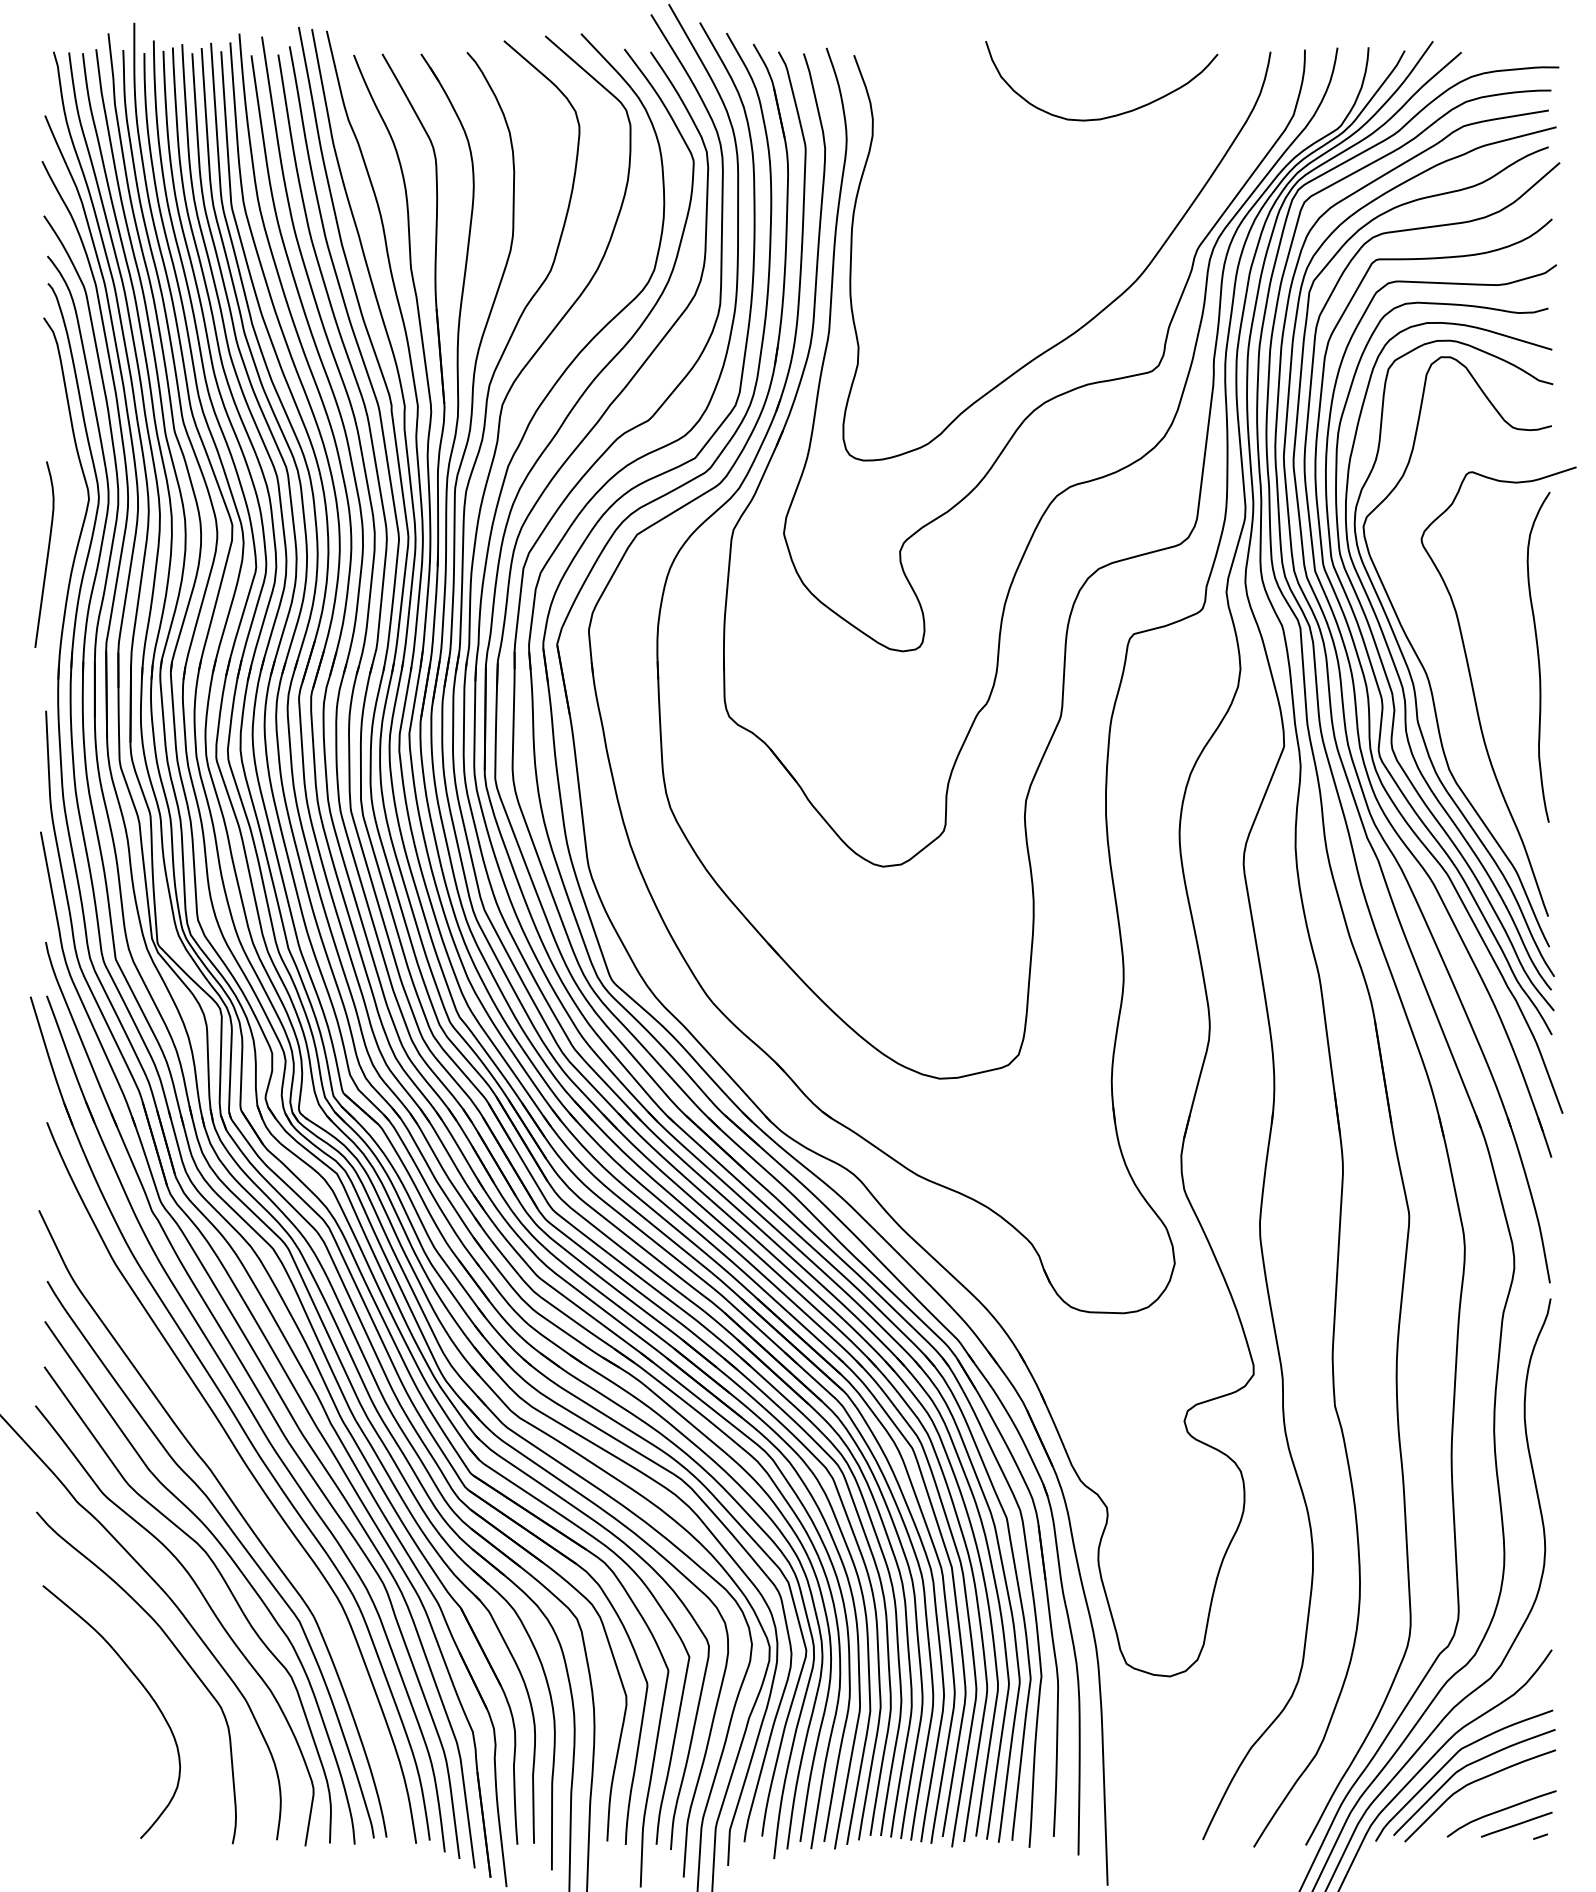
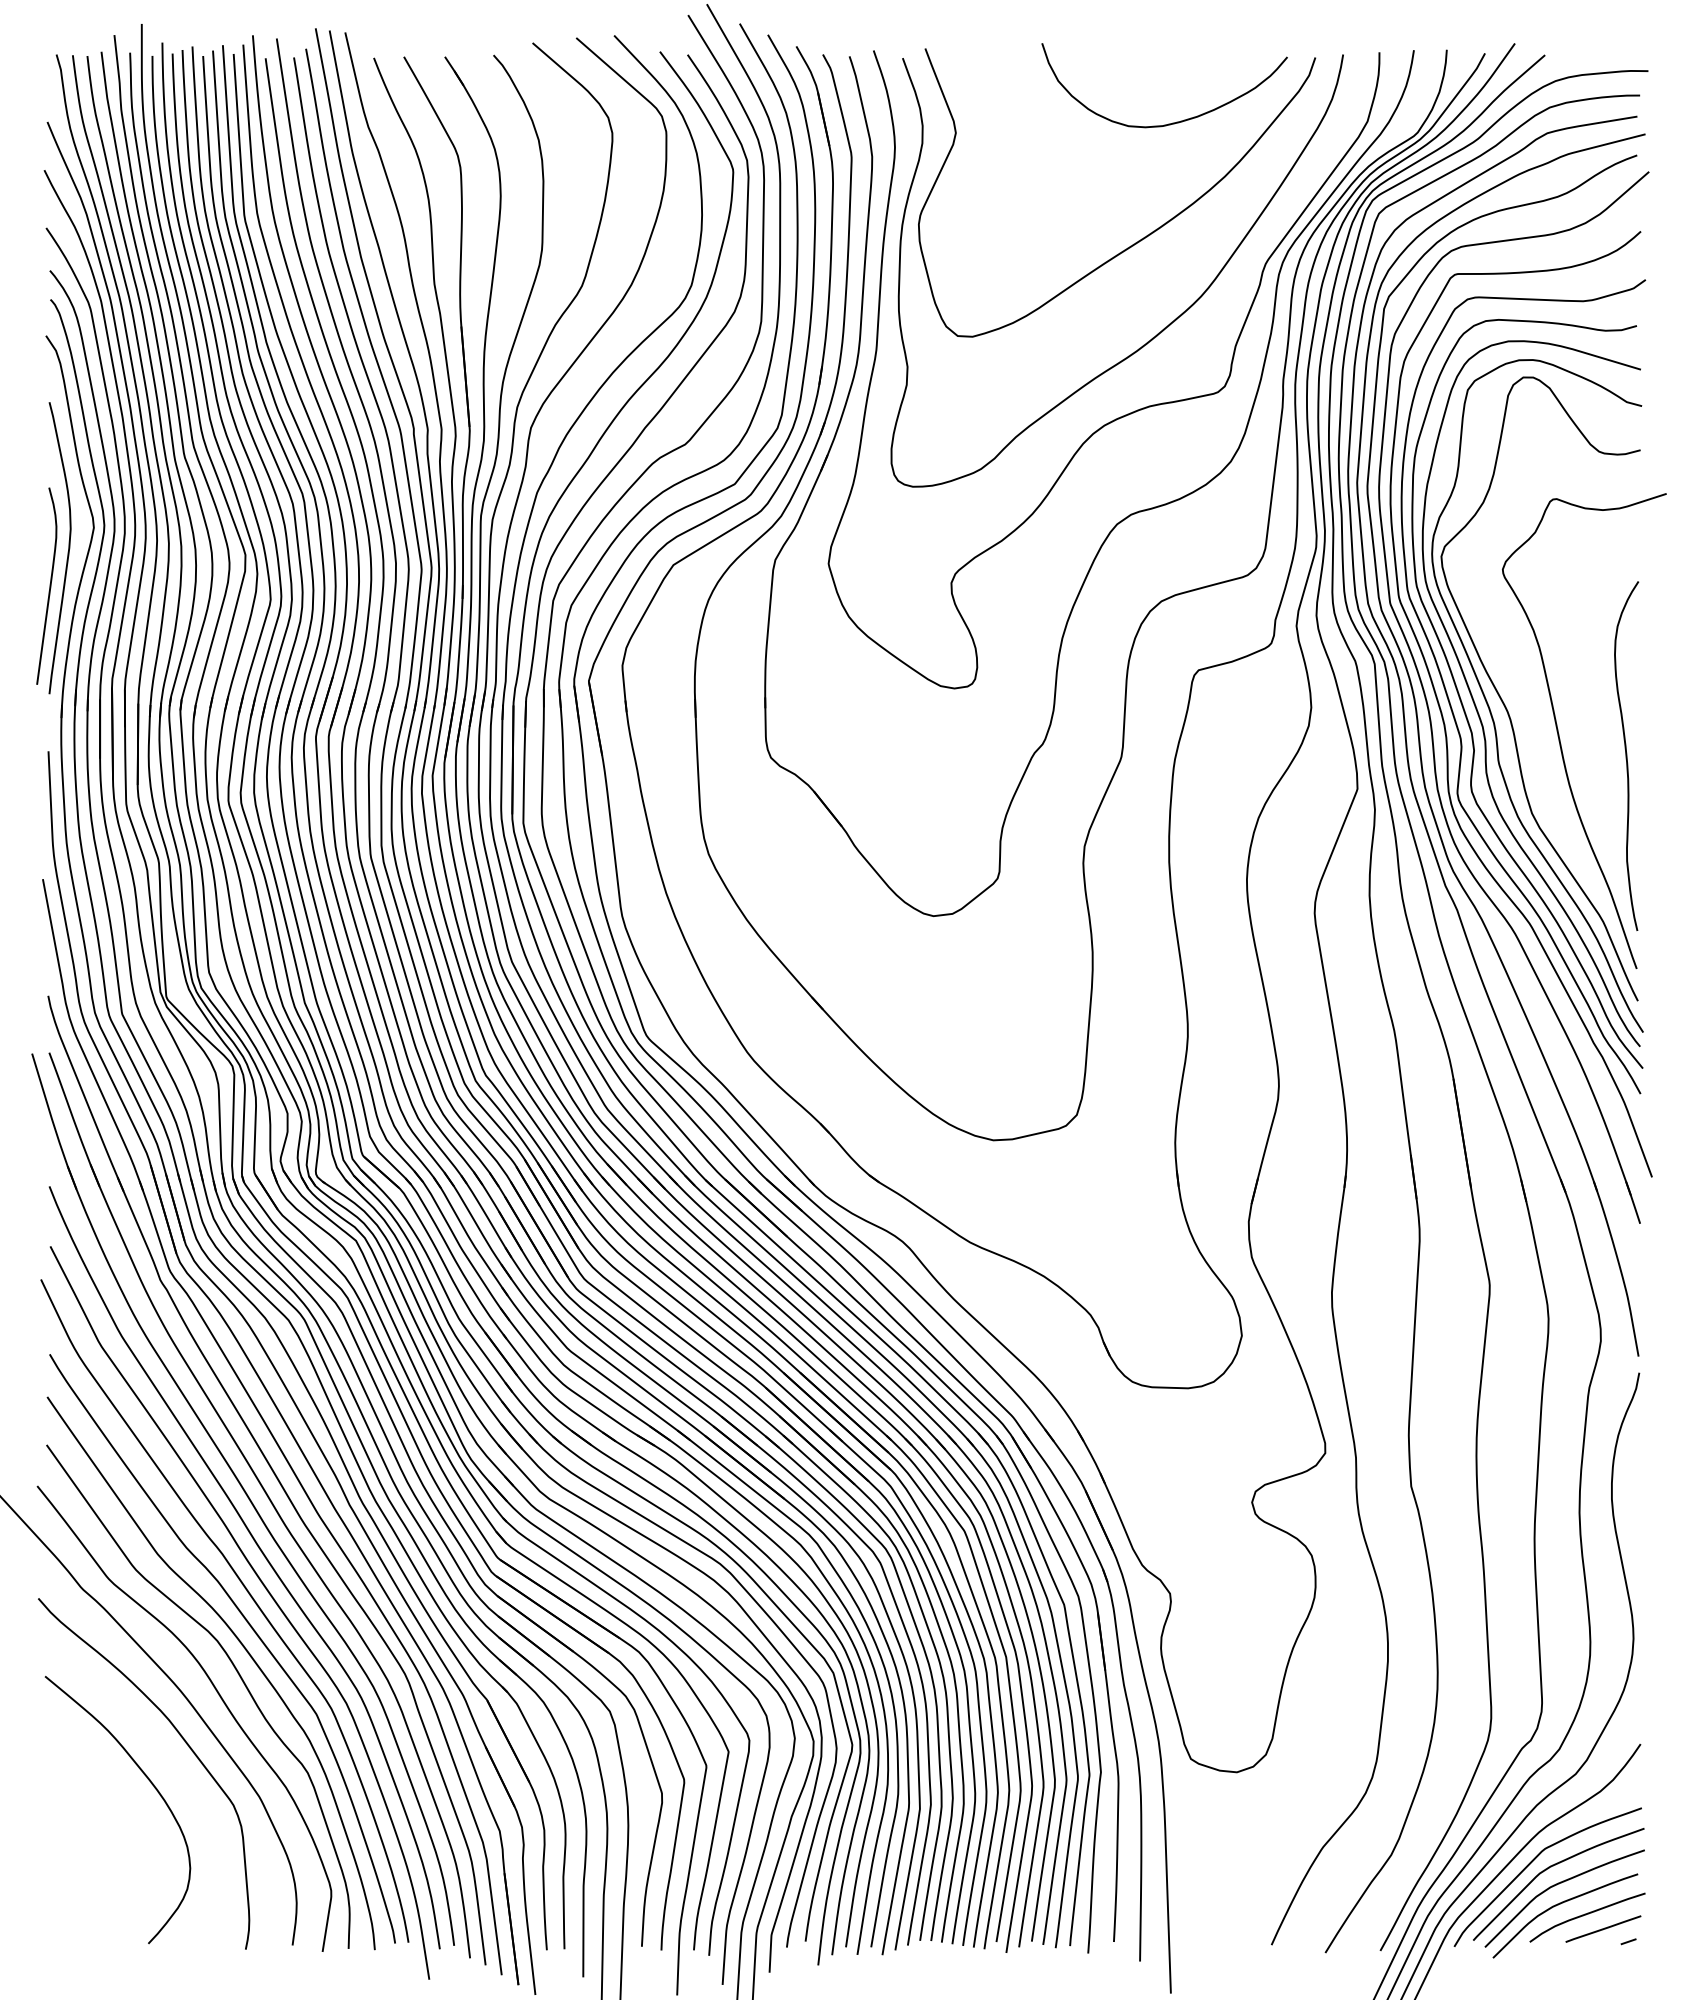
curve: (1083, 223) -> (1145, 236), added
curve: (64, 518) -> (67, 548), added
curve: (1538, 656) -> (1626, 755), moved
curve: (252, 1505) -> (266, 1591), added
curve: (1474, 1802) -> (1558, 1905), added

